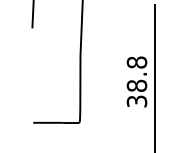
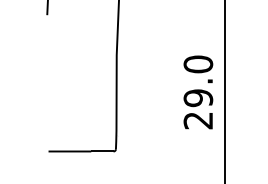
text: (137, 81) -> (199, 91), 38.8 -> 29.0

